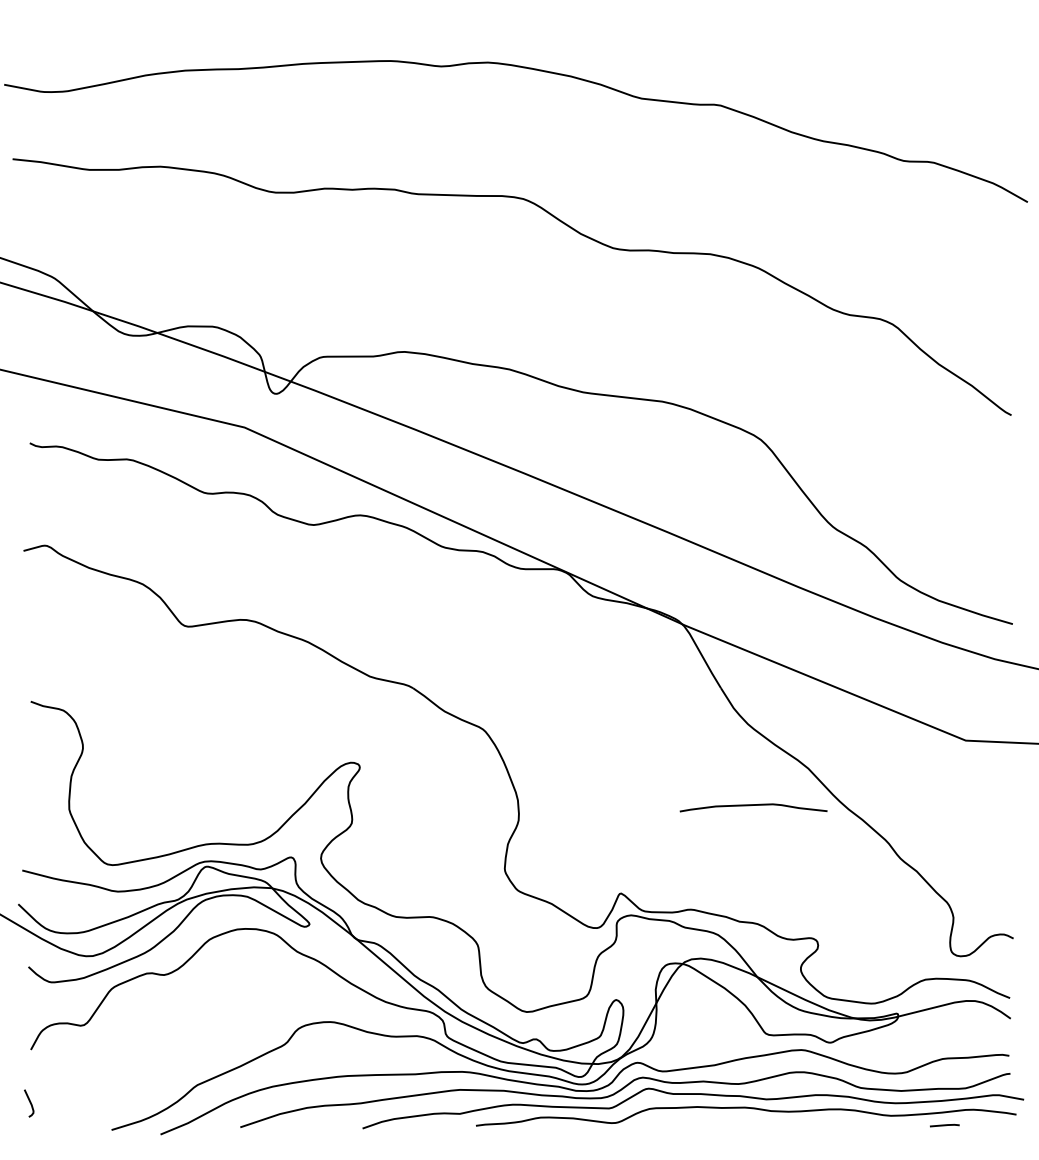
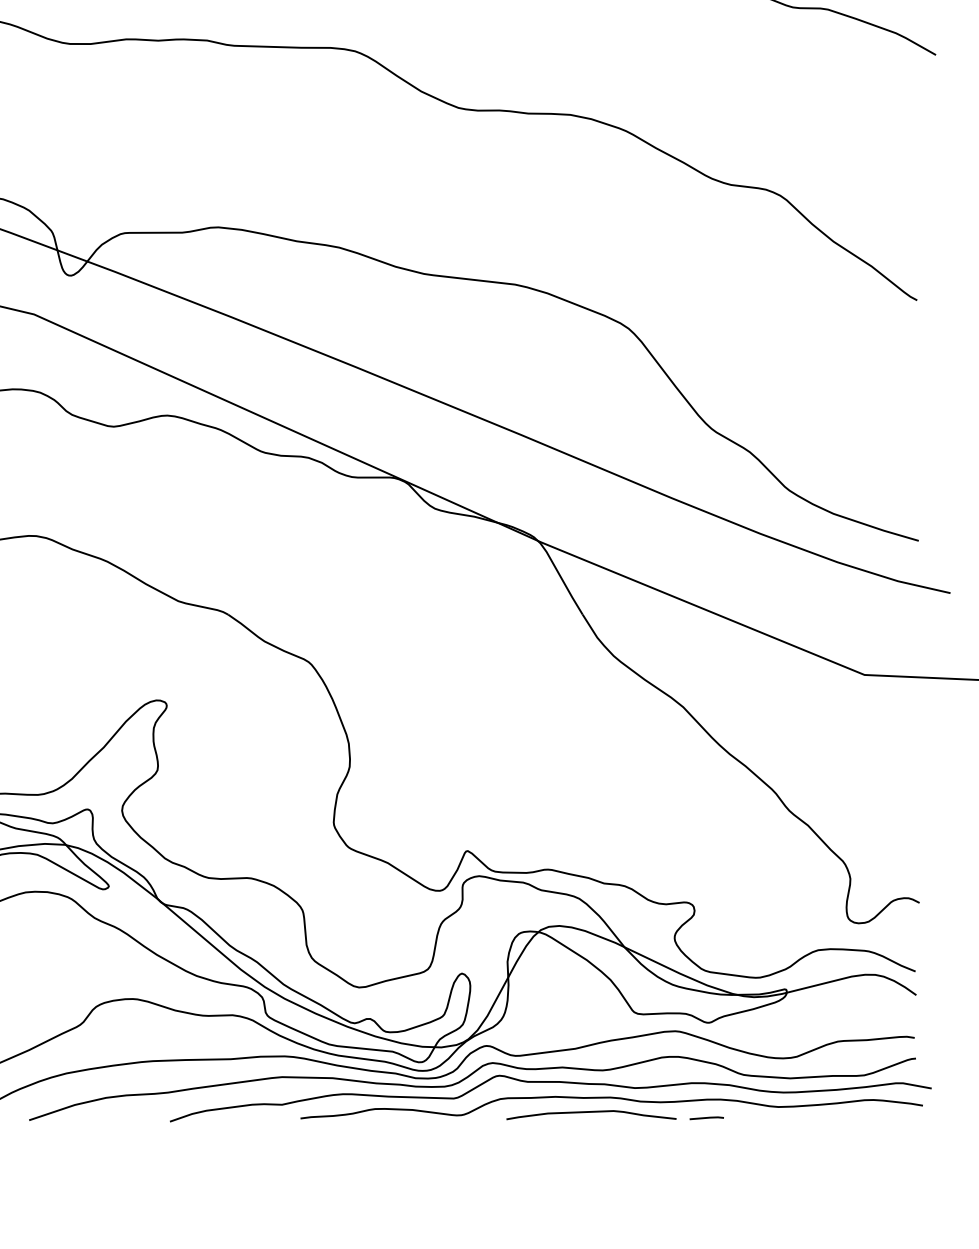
curve: (753, 805) -> (591, 1112), moved
line: (944, 1125) -> (706, 1118), moved

